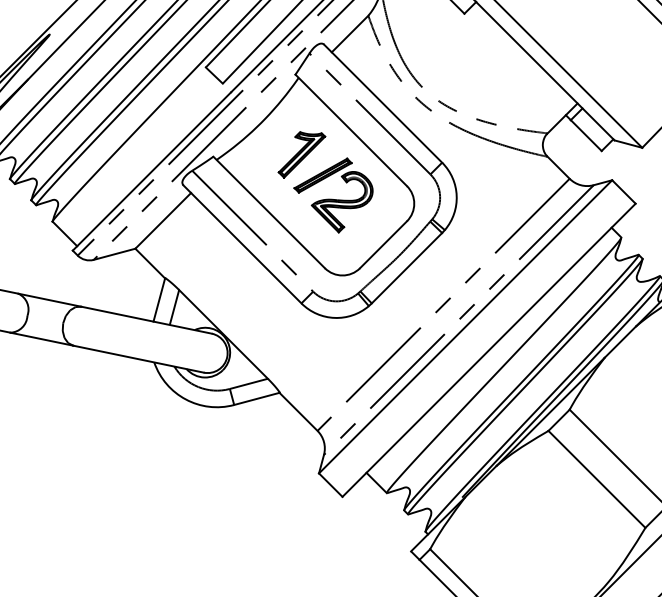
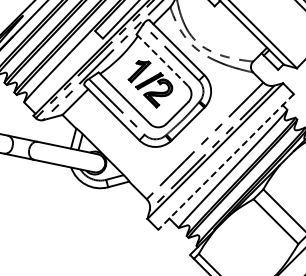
line: (351, 130) -> (162, 60), solid -> dashed
line: (489, 349) -> (226, 161), solid -> dashed

